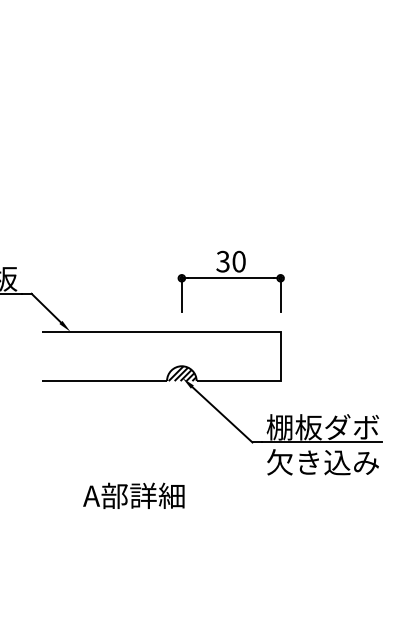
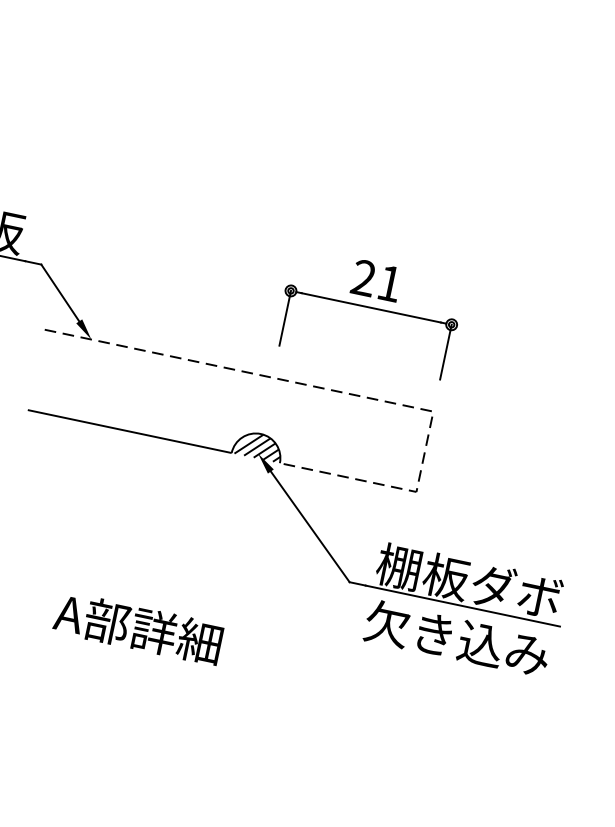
text: (230, 261) -> (375, 280), 30 -> 21
line: (229, 331) -> (350, 393), solid -> dashed

